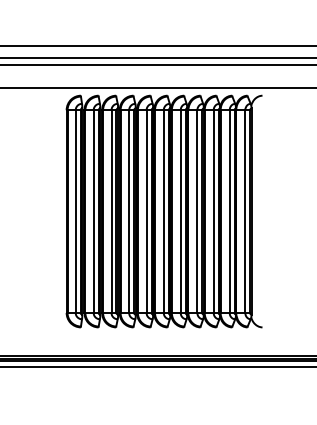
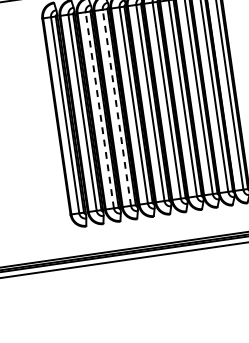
line: (111, 211) -> (99, 110), solid -> dashed
line: (129, 211) -> (117, 107), solid -> dashed

